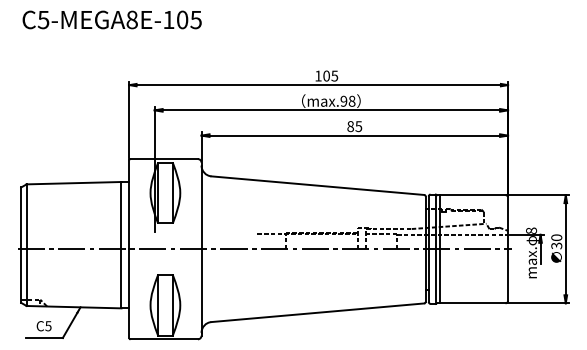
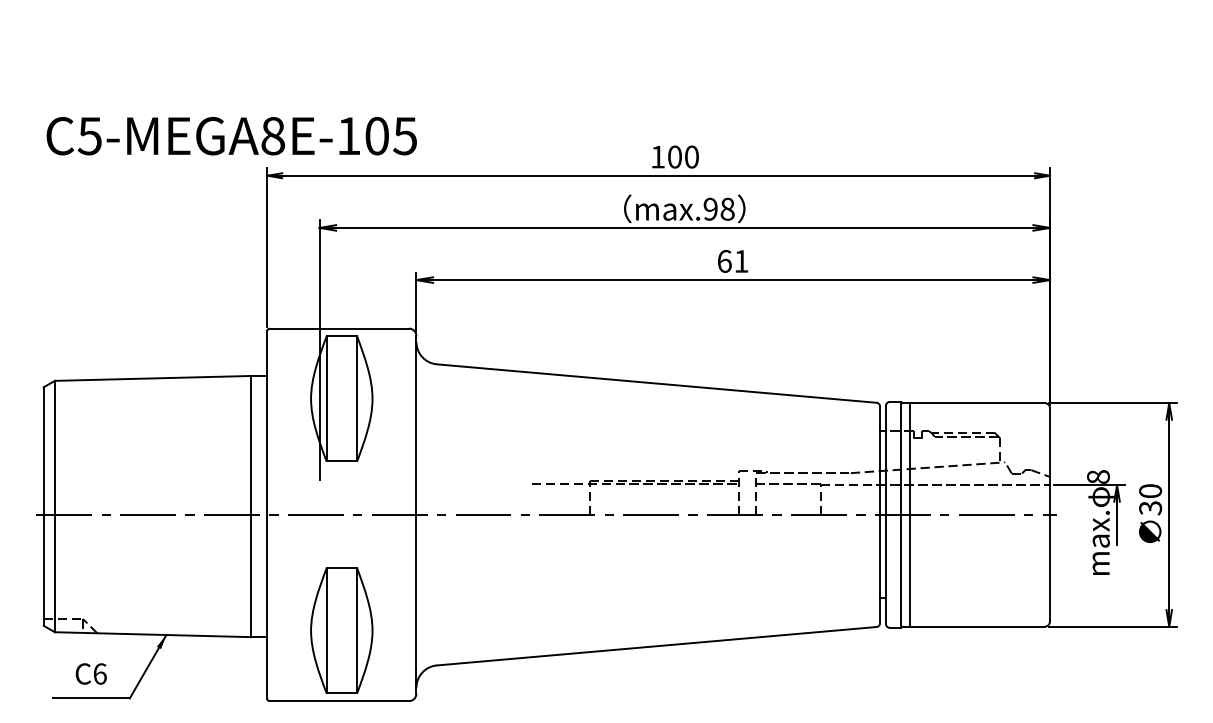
text: (111, 19) -> (230, 135), moved
text: (334, 75) -> (691, 155), 105 -> 100
text: (354, 126) -> (732, 261), 85 -> 61
text: (48, 326) -> (100, 674), C5 -> C6

